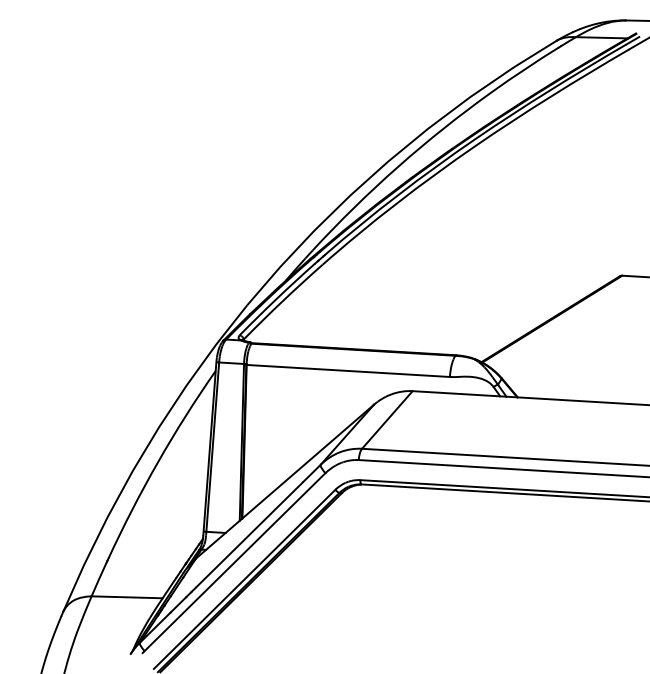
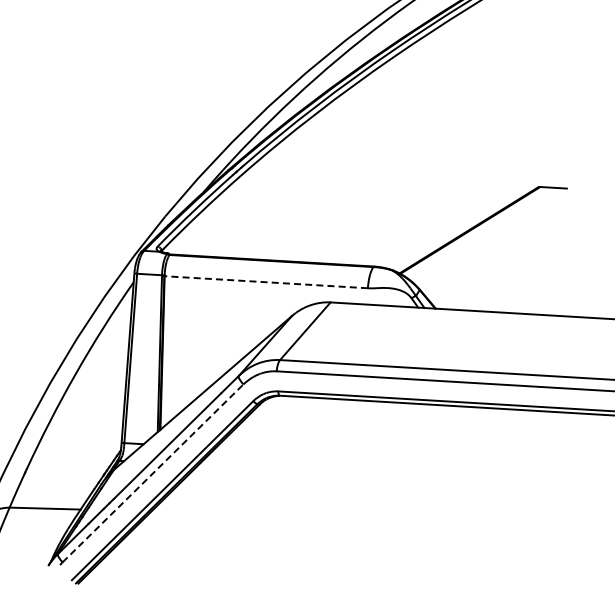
line: (348, 370) -> (266, 281), solid -> dashed
line: (235, 562) -> (153, 473), solid -> dashed

